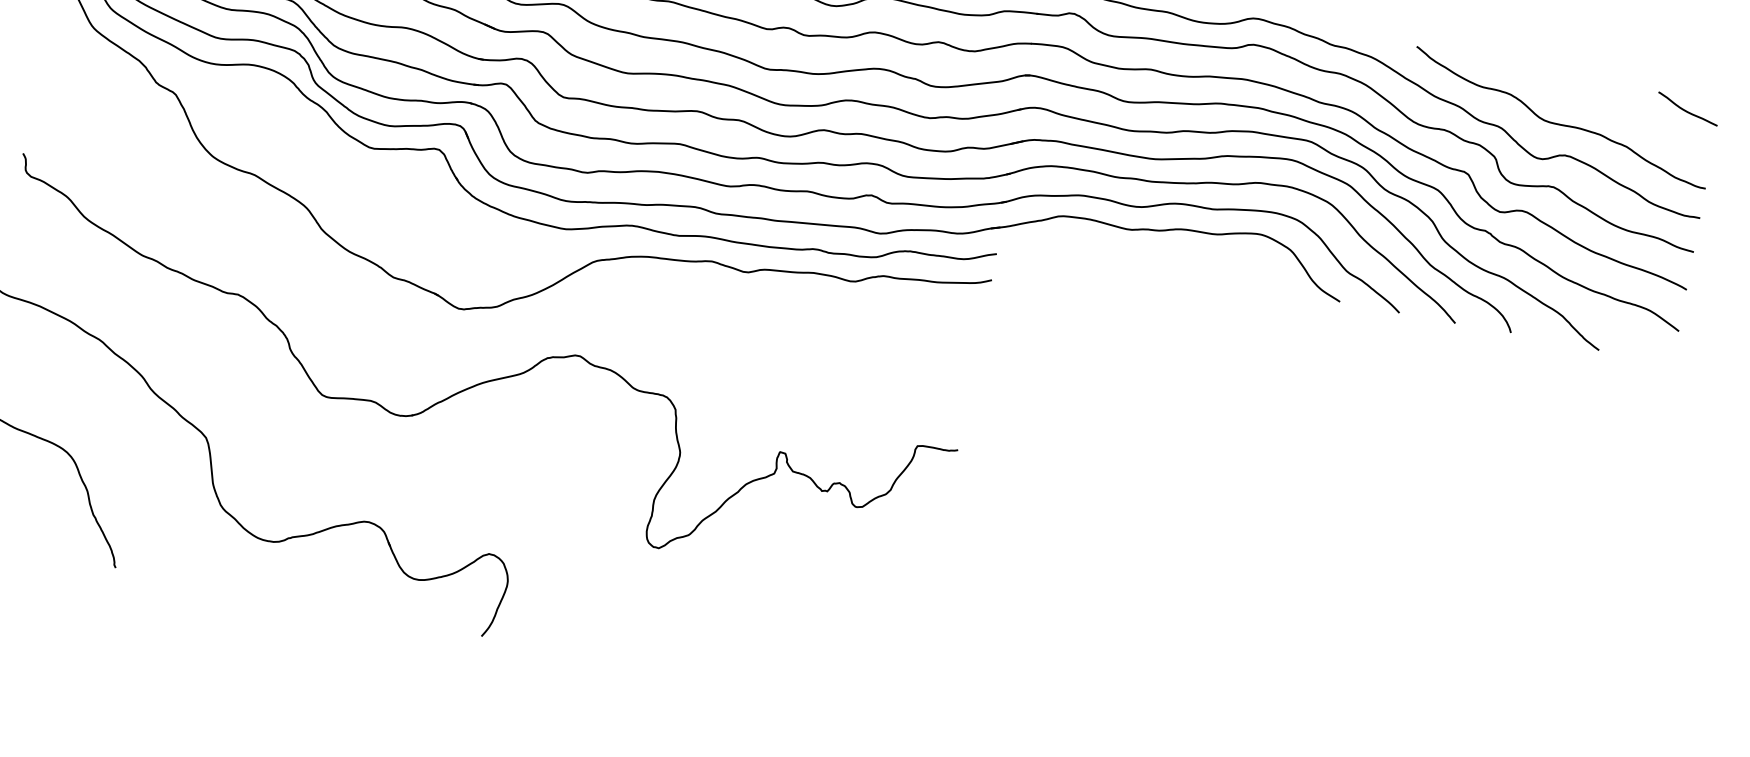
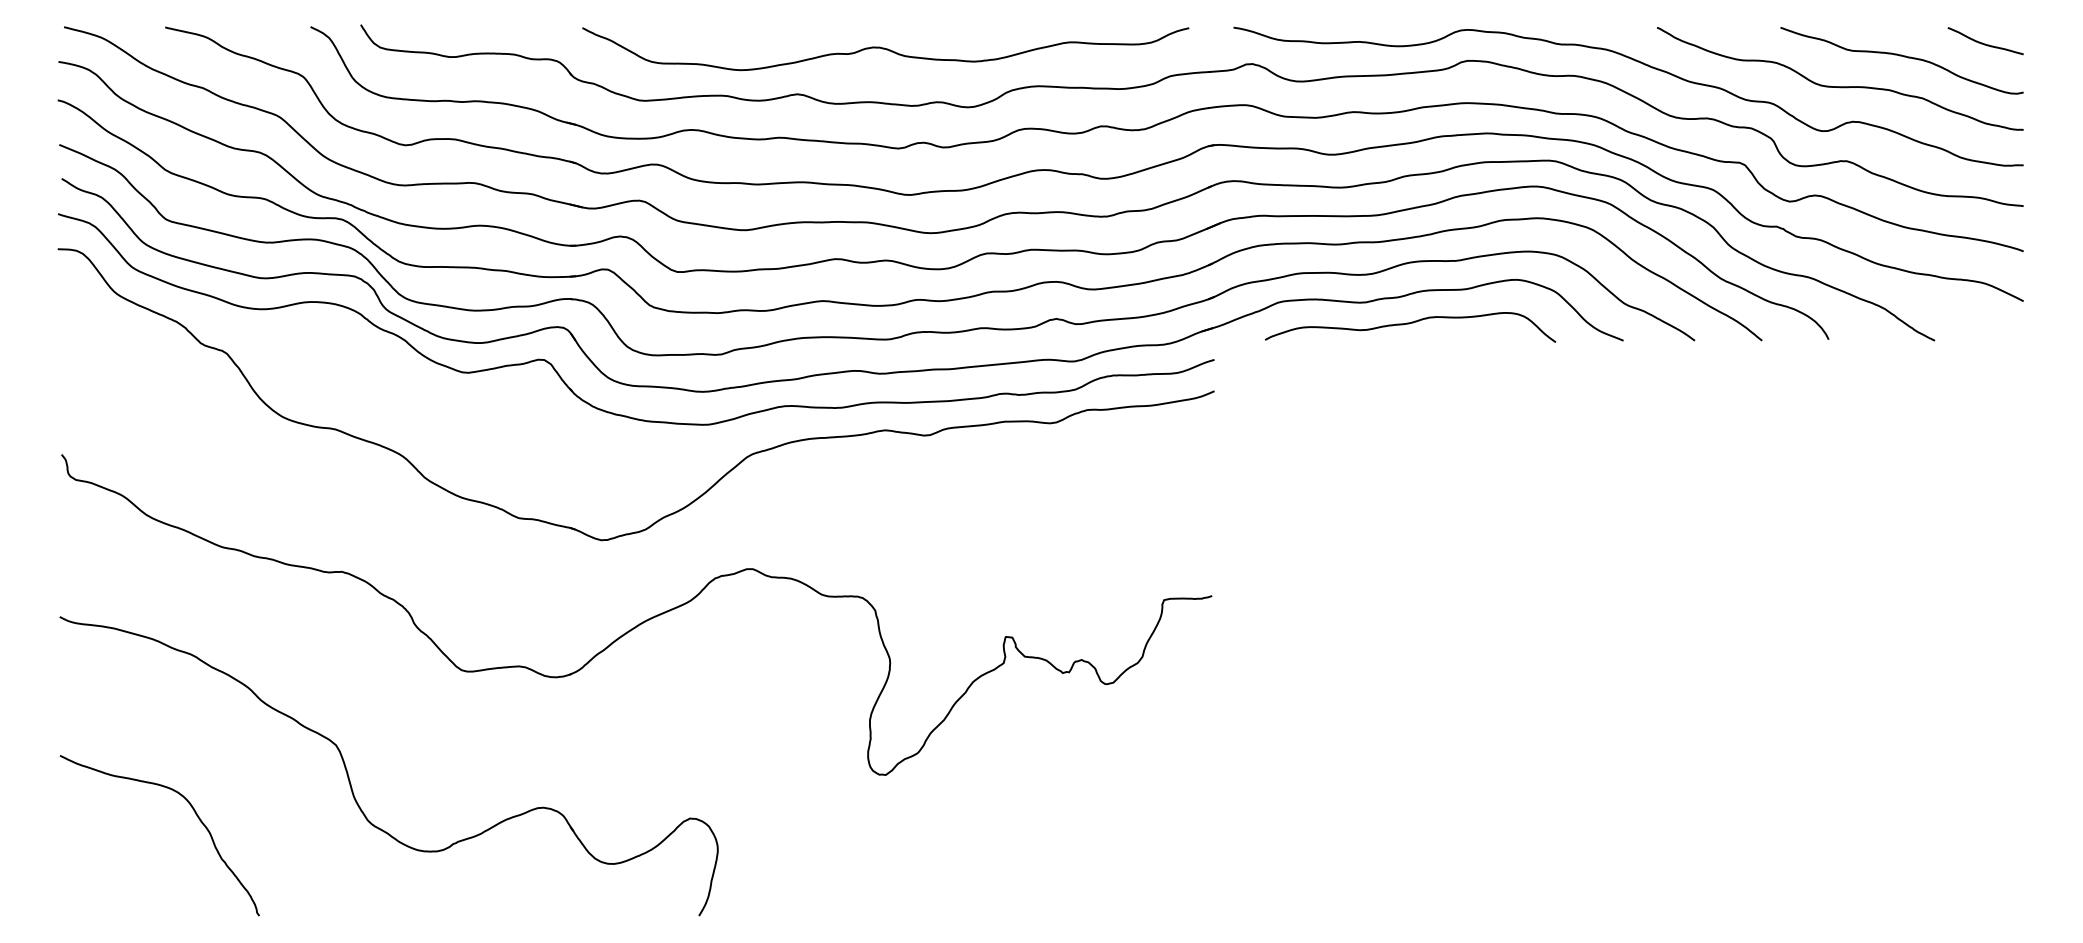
curve: (1615, 108) -> (1901, 56), added
curve: (1164, 255) -> (1409, 324), added

